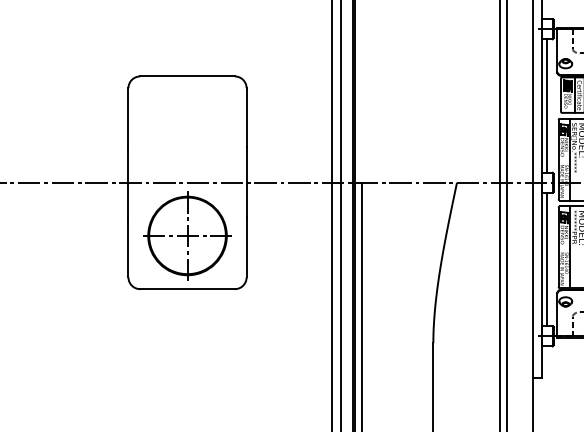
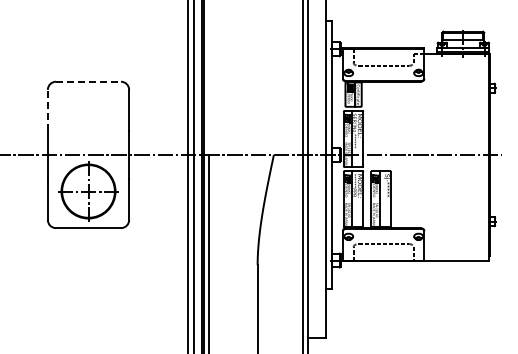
line: (187, 76) -> (88, 81), solid -> dashed
line: (546, 106) -> (335, 102), removed
line: (127, 116) -> (47, 109), solid -> dashed
line: (546, 259) -> (335, 207), removed

